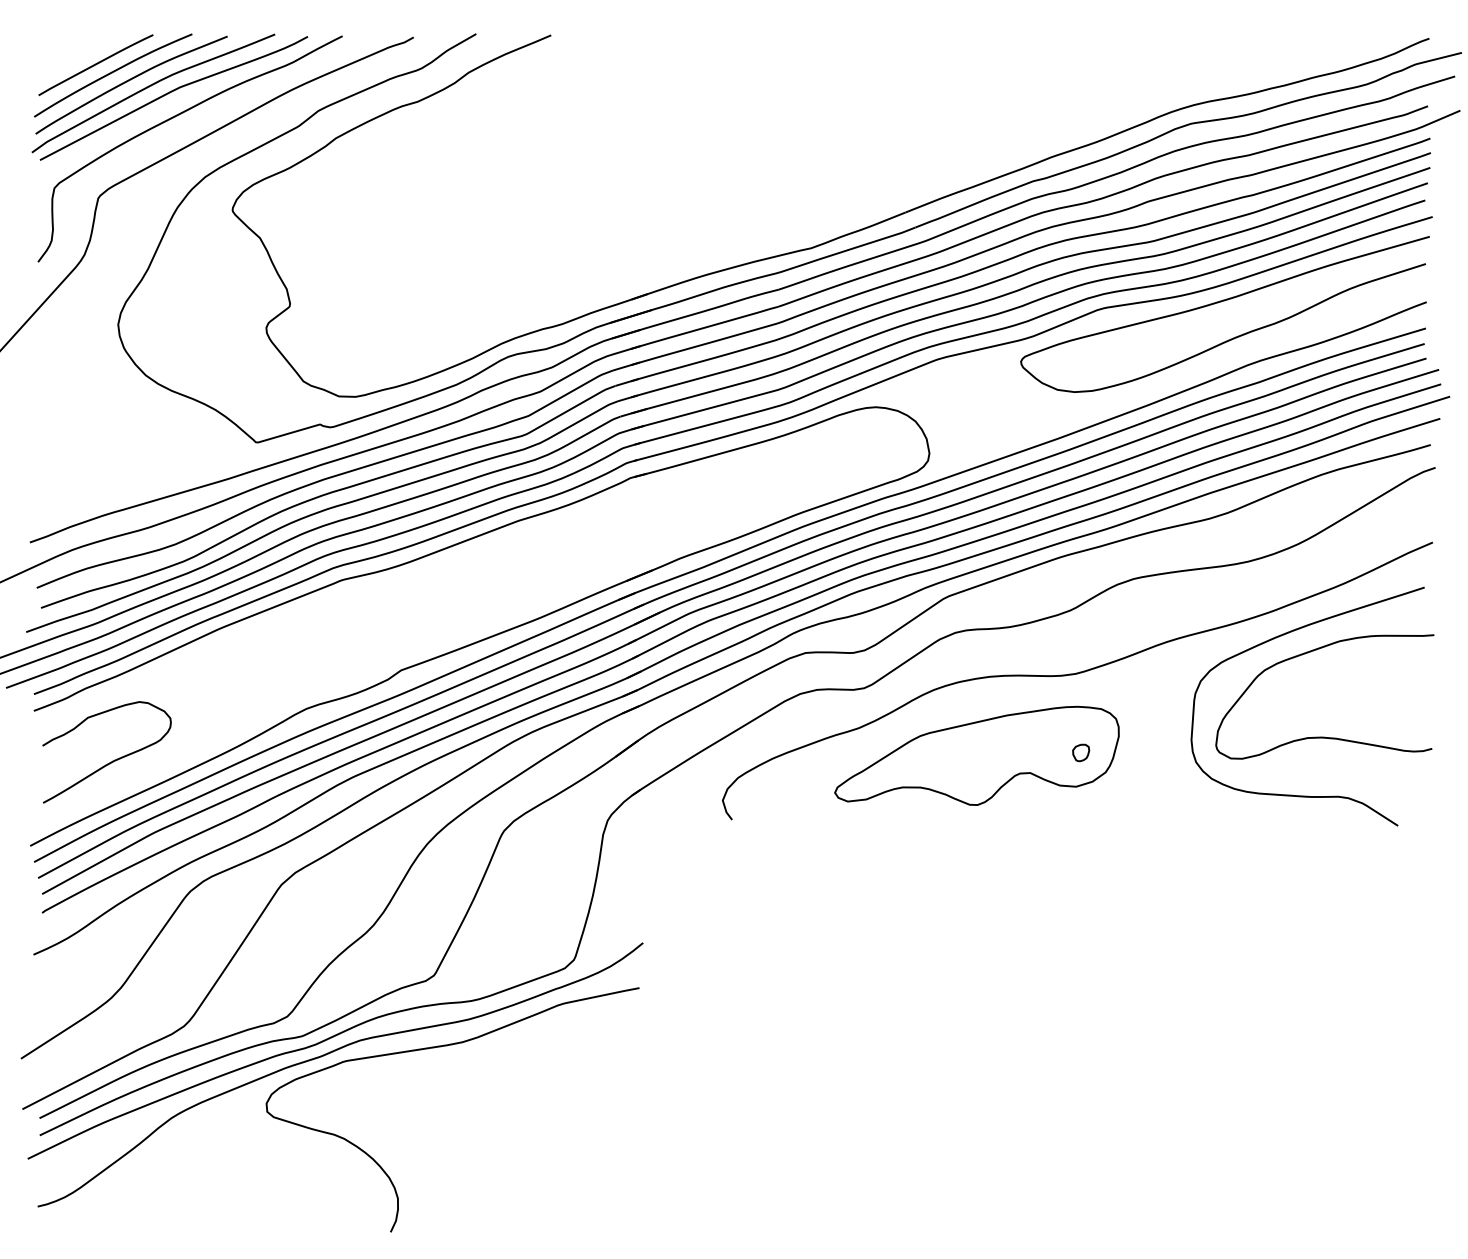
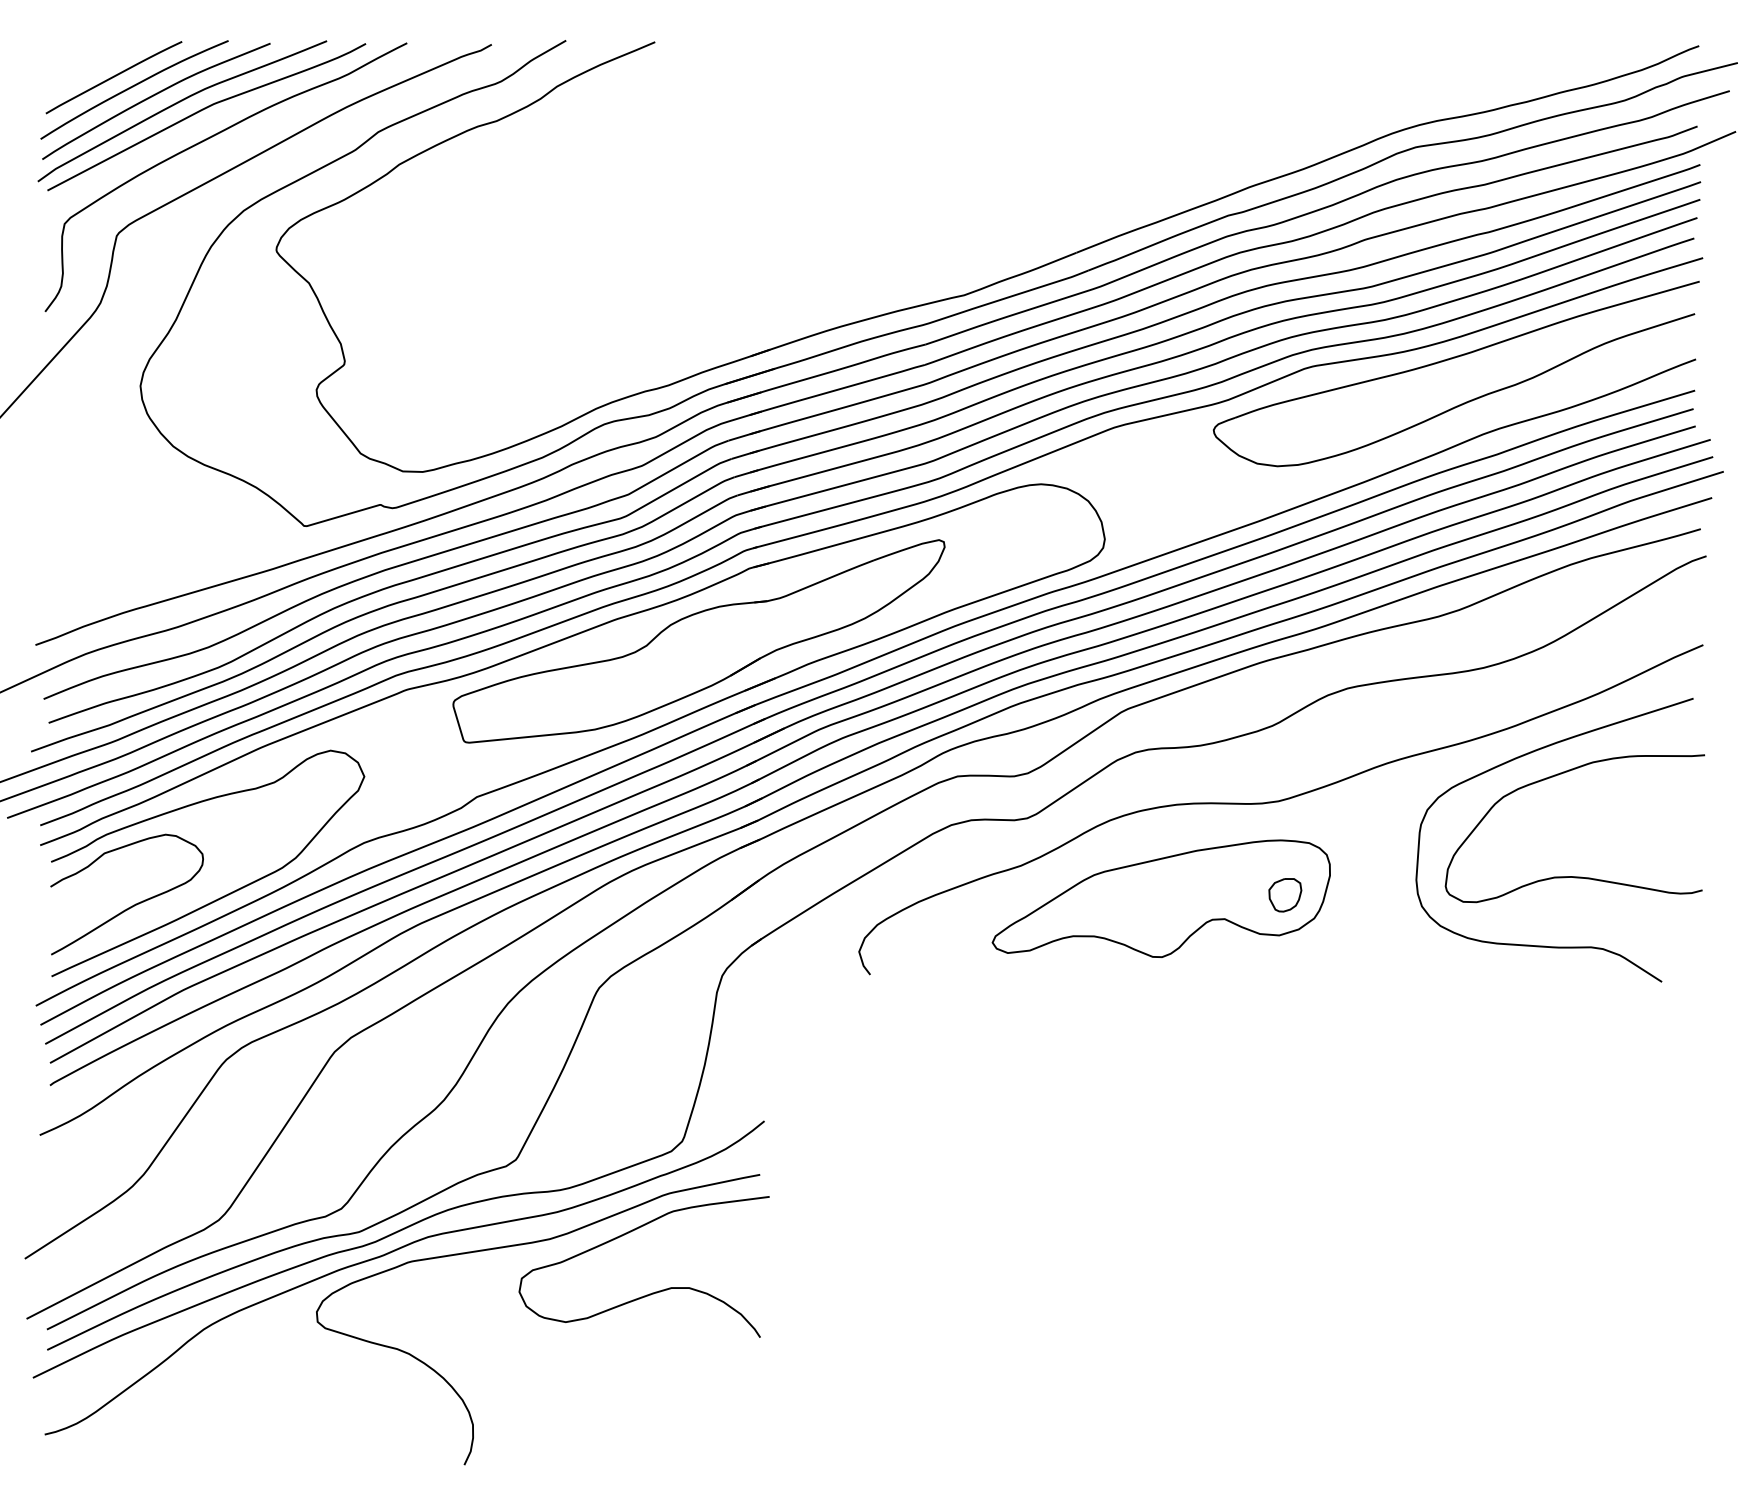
part: (587, 539) -> (698, 641), added
curve: (189, 752) -> (225, 894), added
part: (1080, 752) -> (1284, 894), size x1.67
curve: (547, 1087) -> (650, 1292), added

